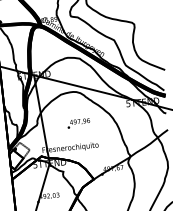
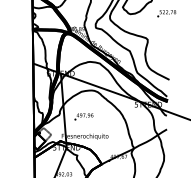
text: (78, 122) -> (83, 116), moved

